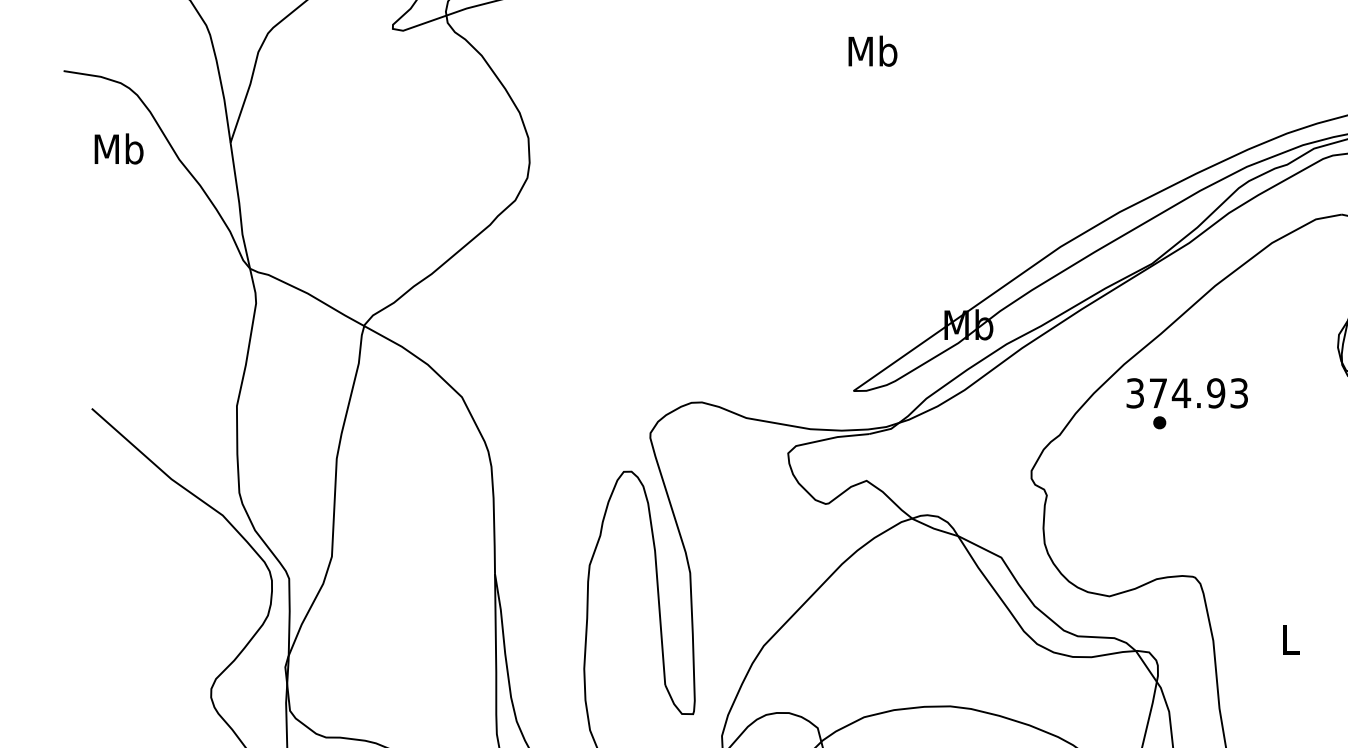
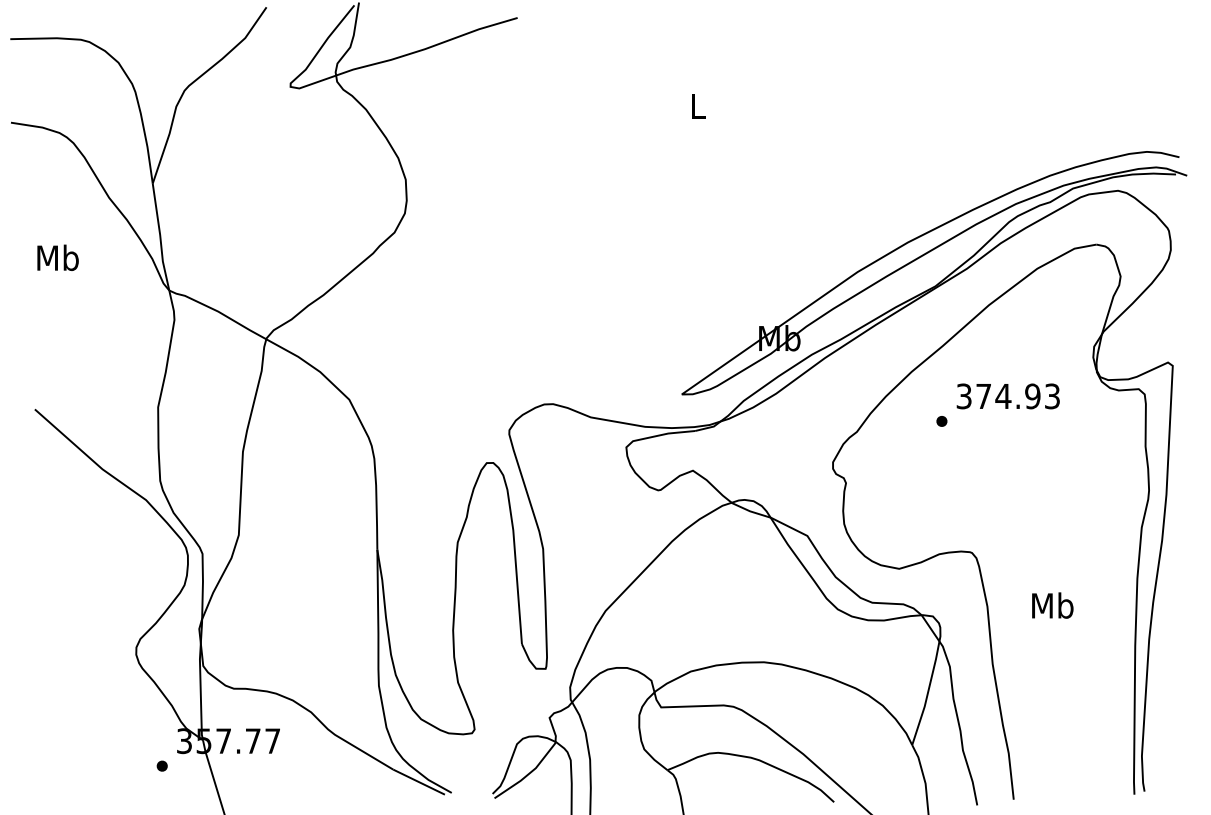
text: (873, 50) -> (698, 105), Mb -> L
text: (118, 148) -> (57, 257), moved
text: (1186, 393) -> (1007, 396), moved
text: (1289, 639) -> (1052, 605), L -> Mb

